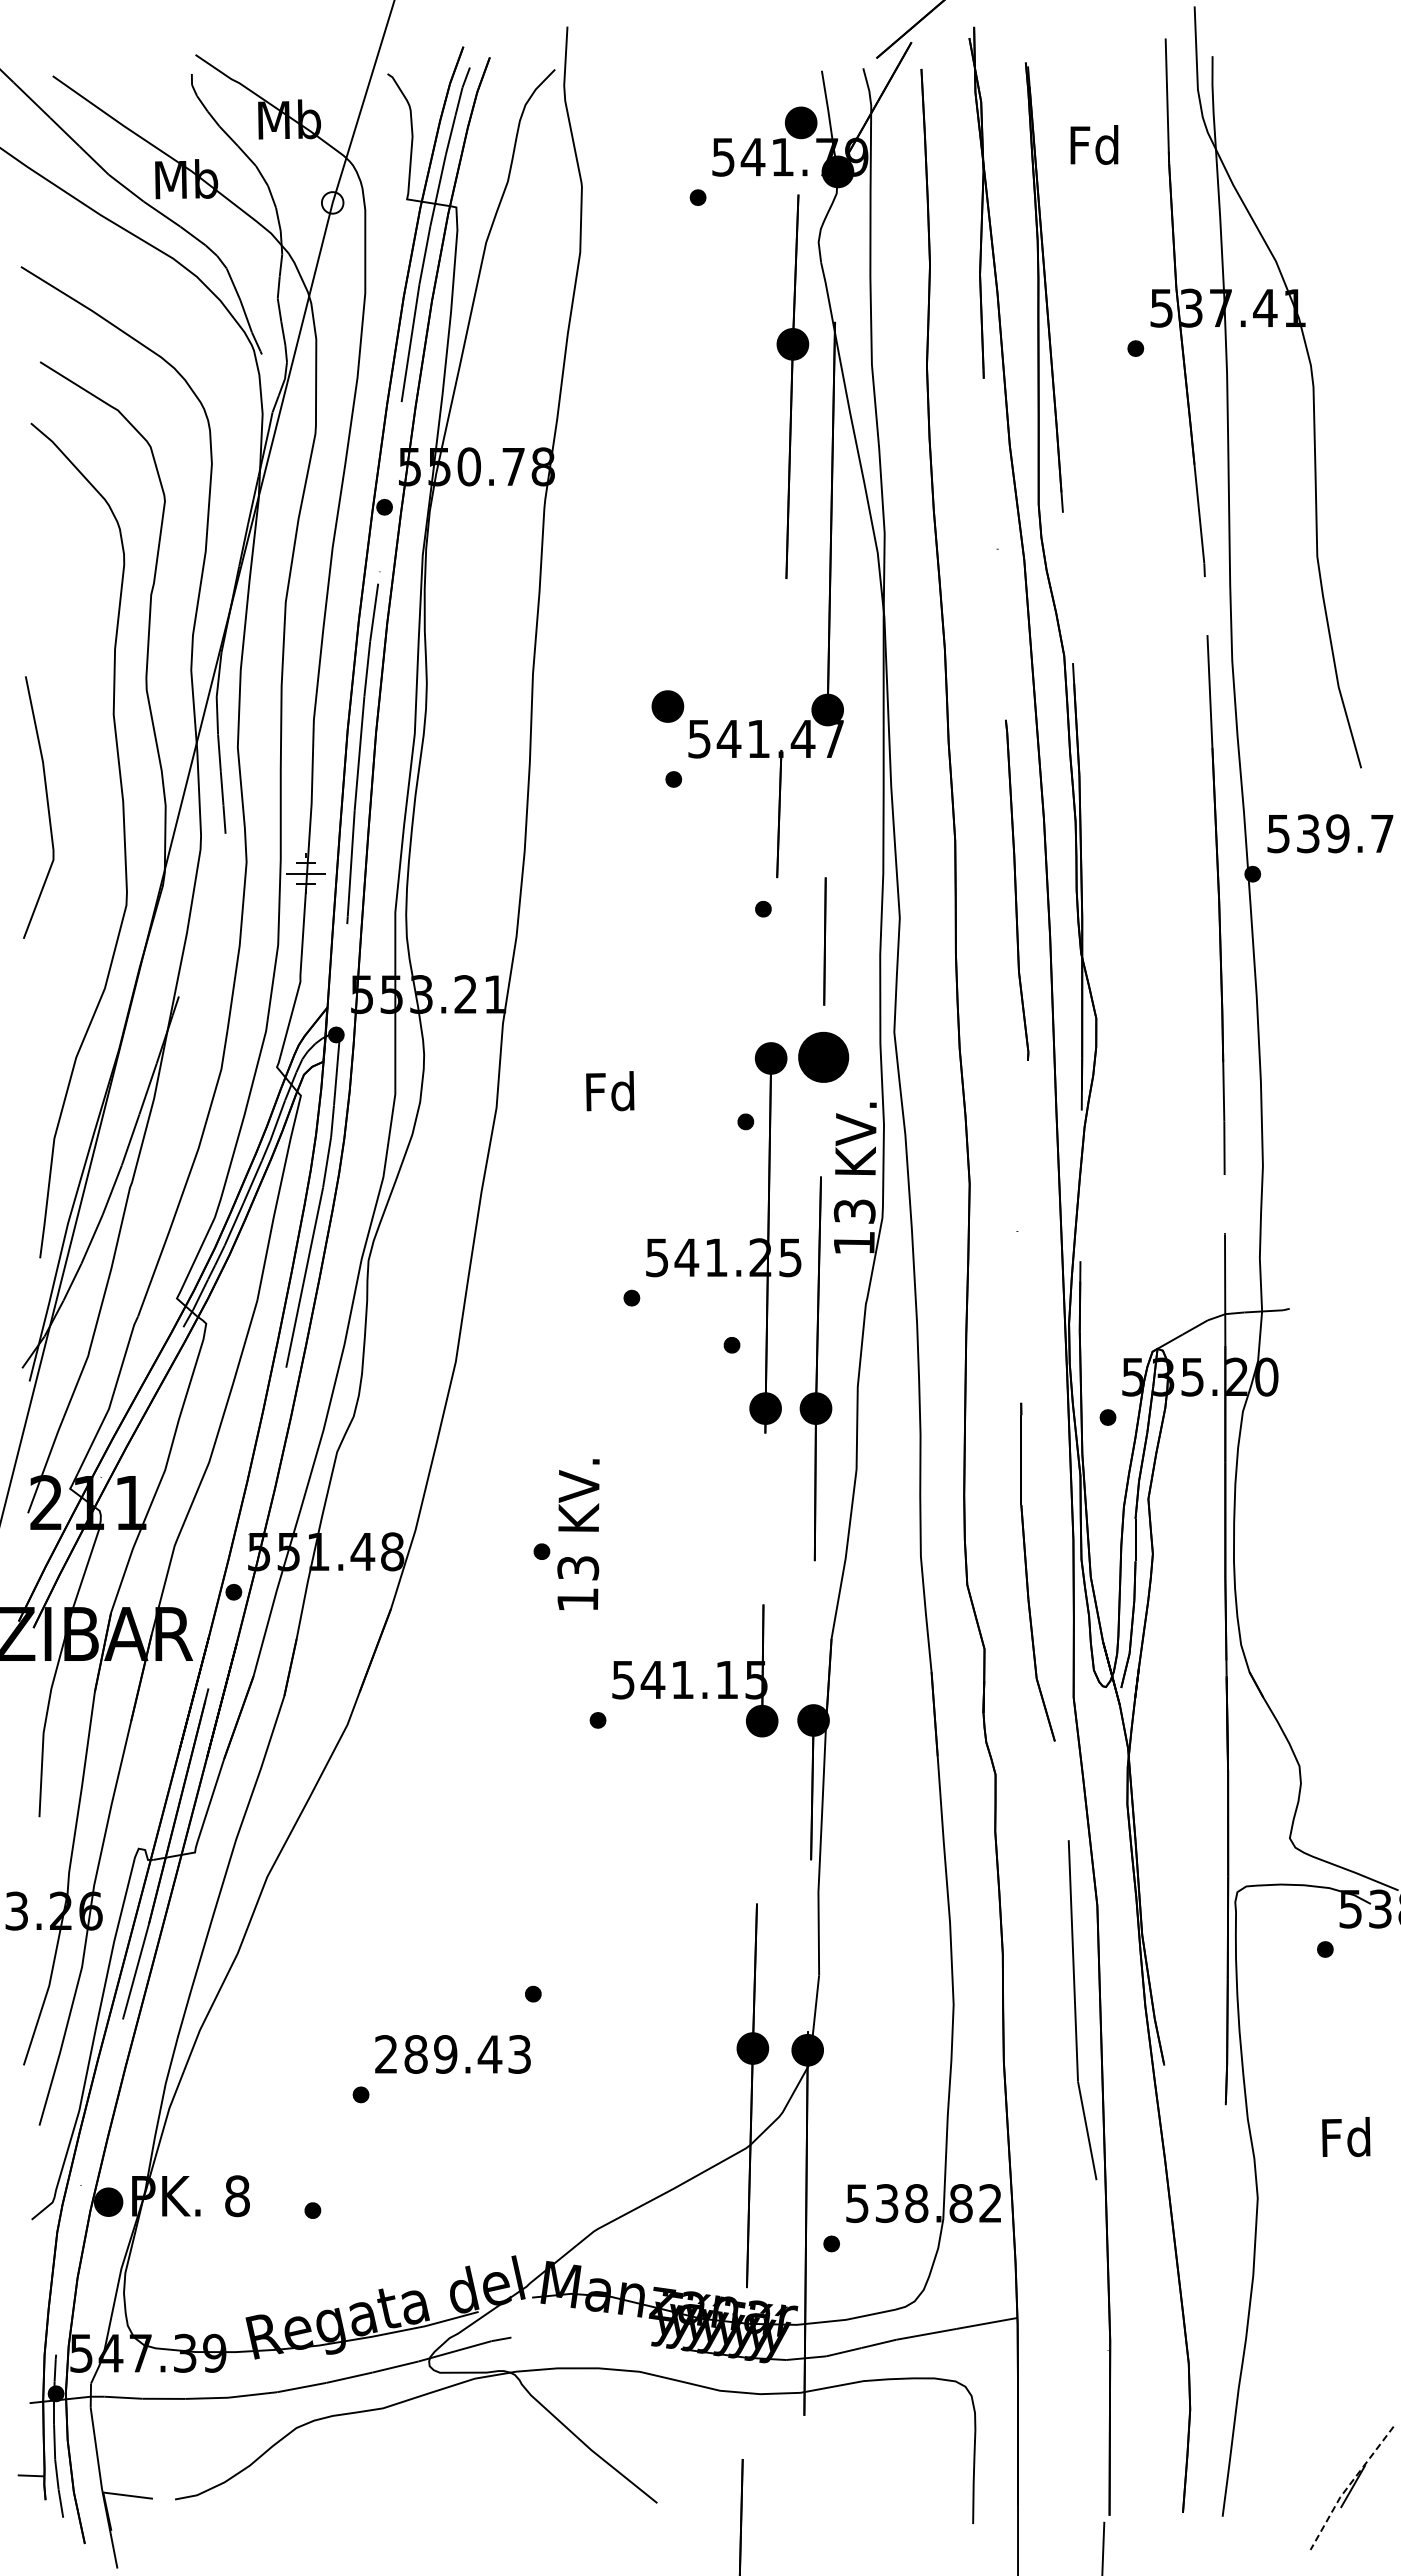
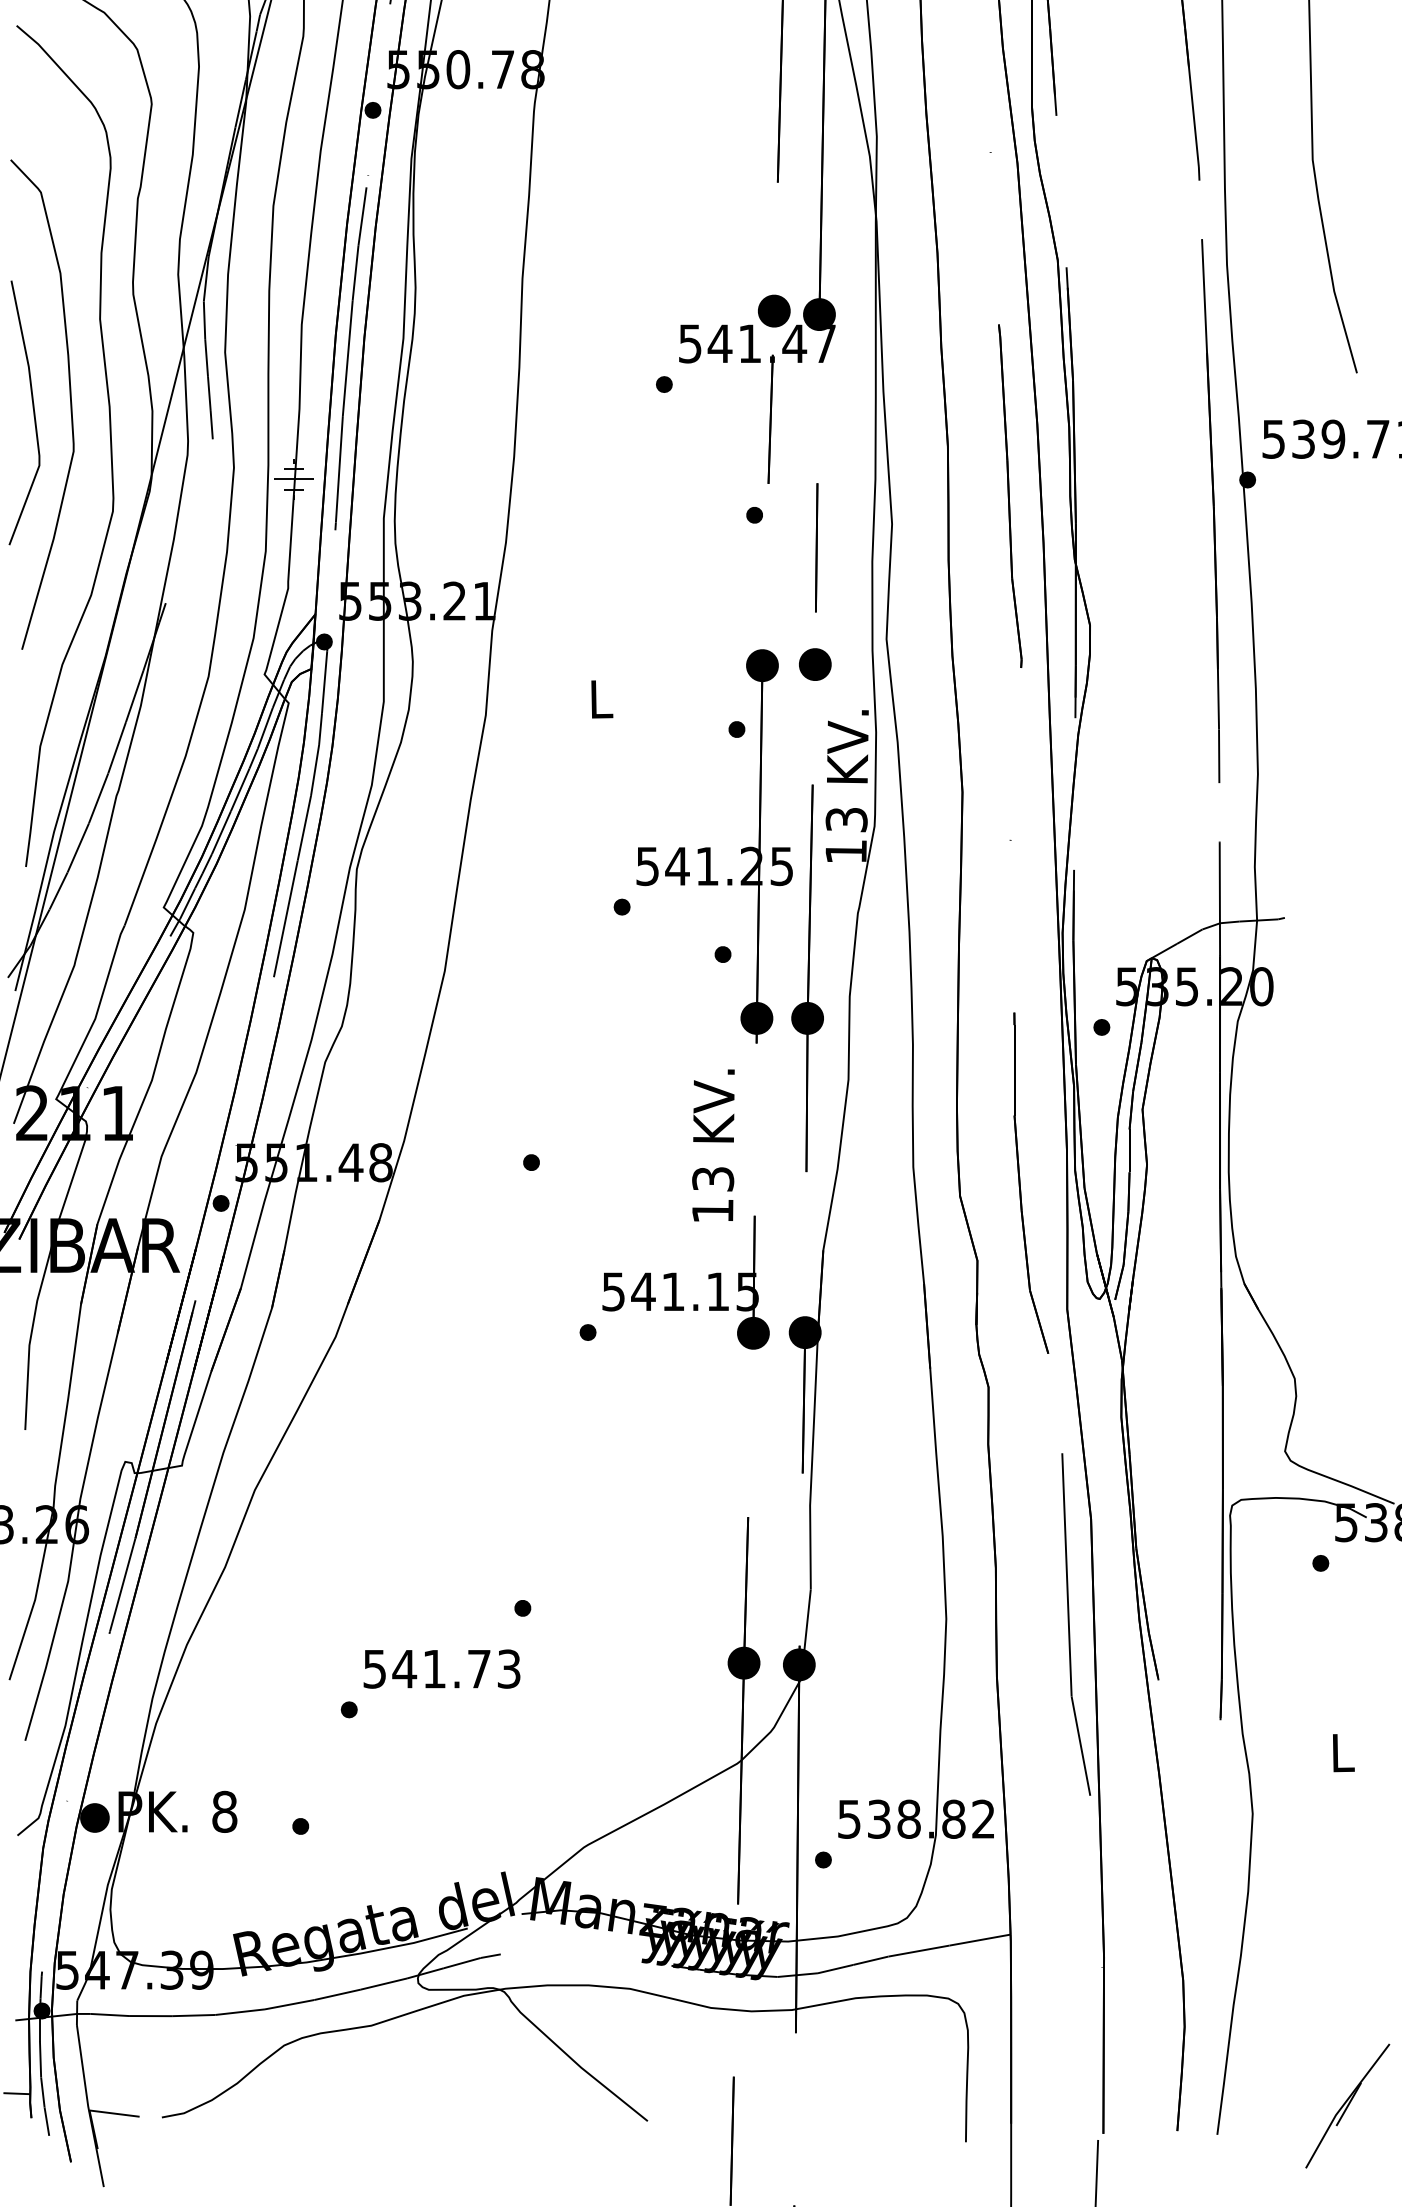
part: (667, 706) -> (773, 311), moved
curve: (83, 794) -> (69, 399), added
part: (823, 1057) -> (815, 664), size x0.62
text: (610, 1091) -> (600, 698), Fd -> L
text: (578, 1534) -> (713, 1145), moved
text: (438, 2054) -> (427, 1669), 289.43 -> 541.73
text: (1346, 2136) -> (1342, 1751), Fd -> L
line: (1348, 2486) -> (1344, 2104), dashed -> solid

